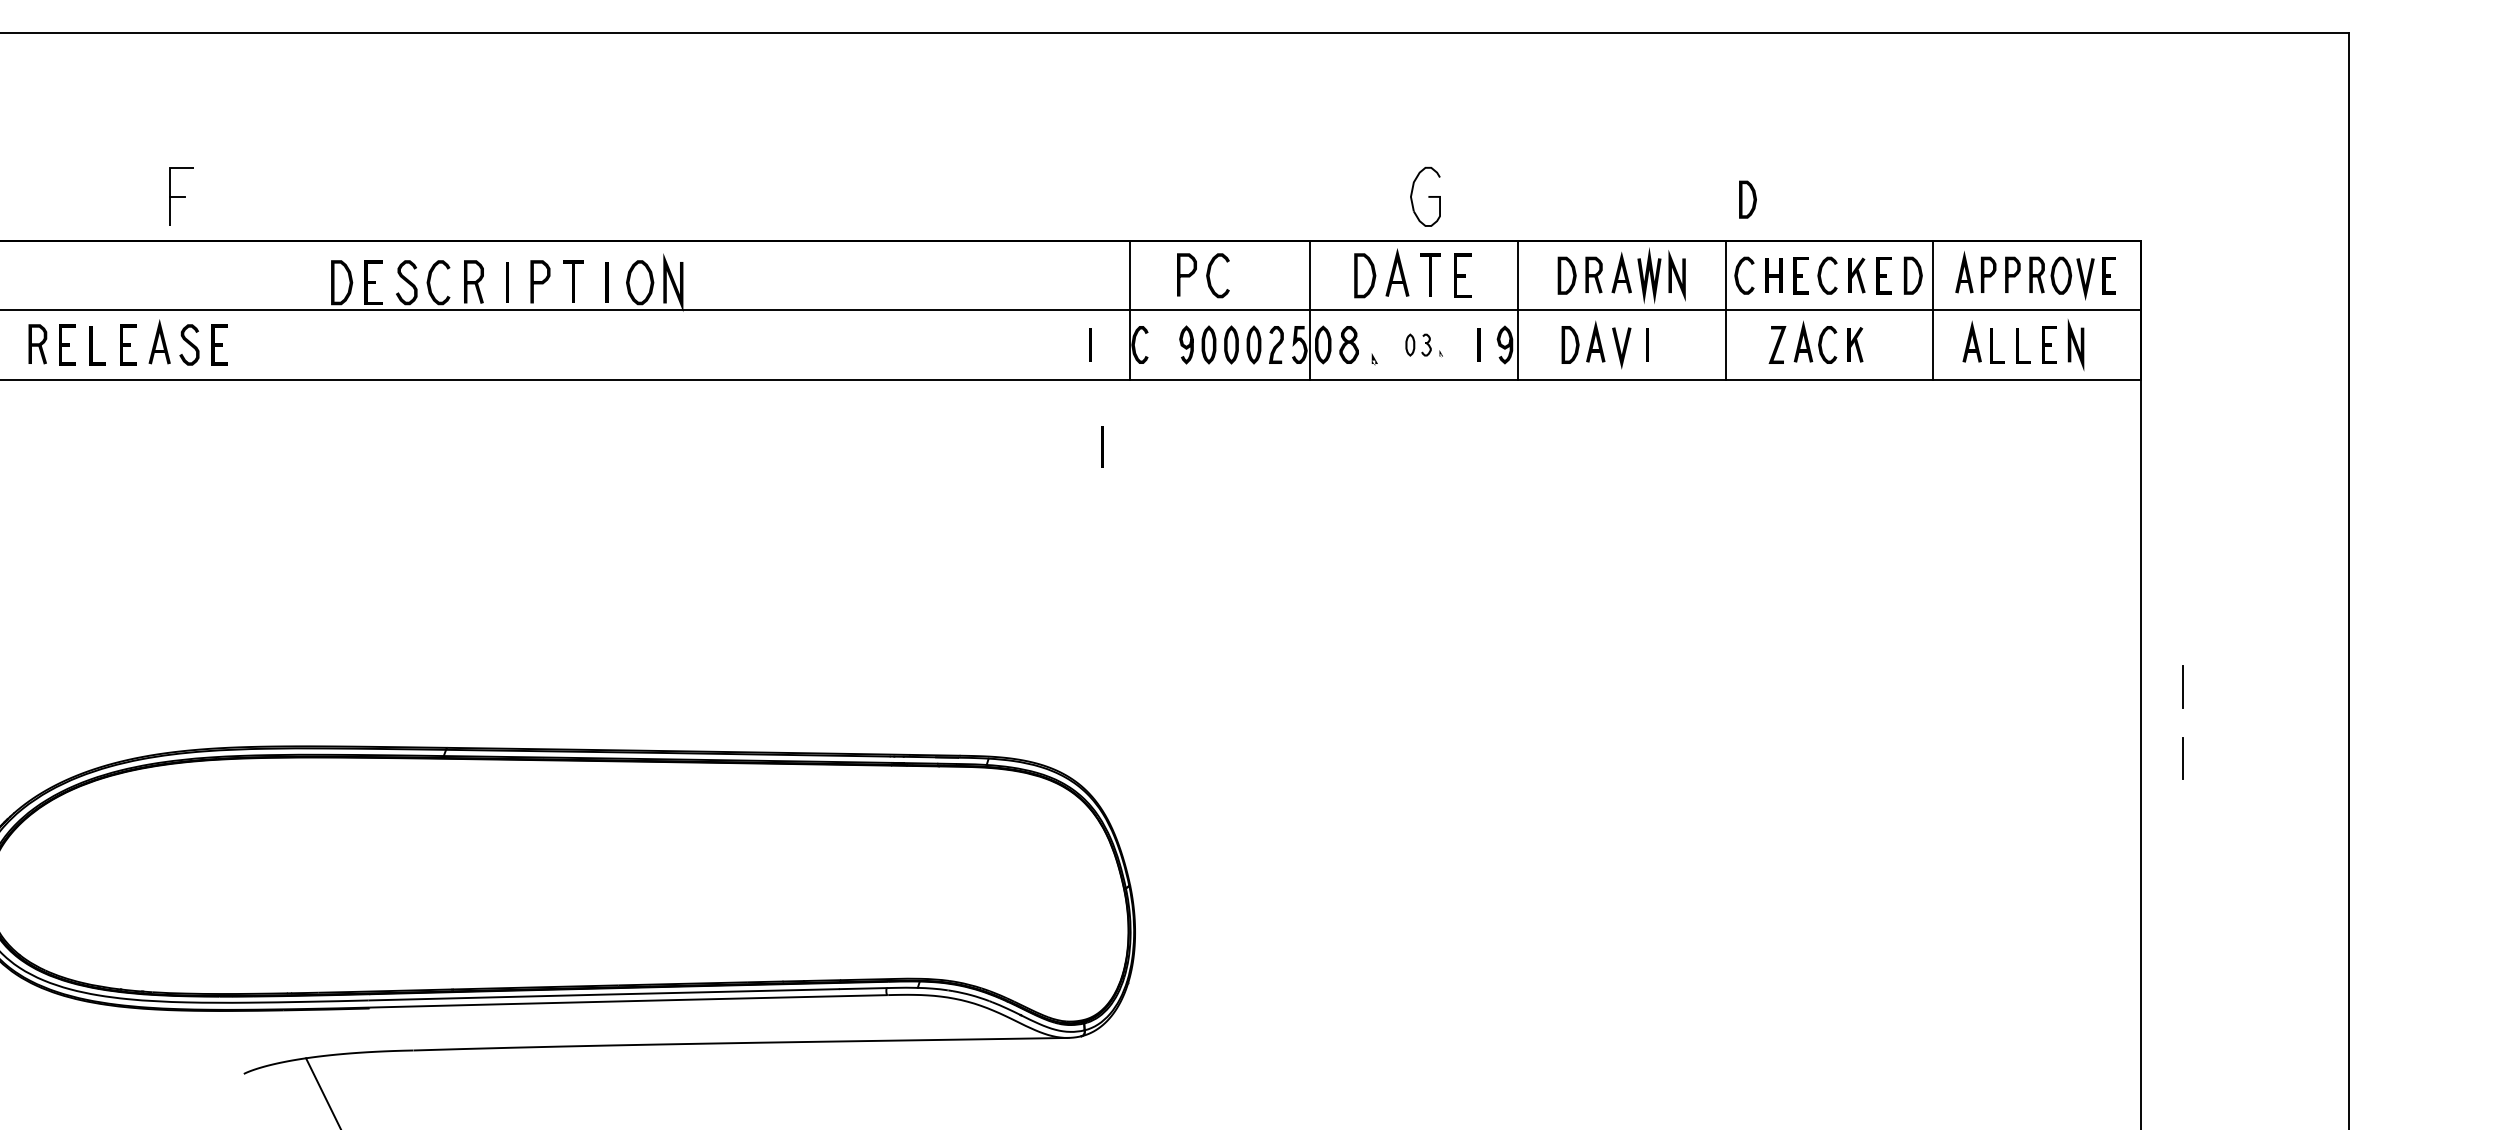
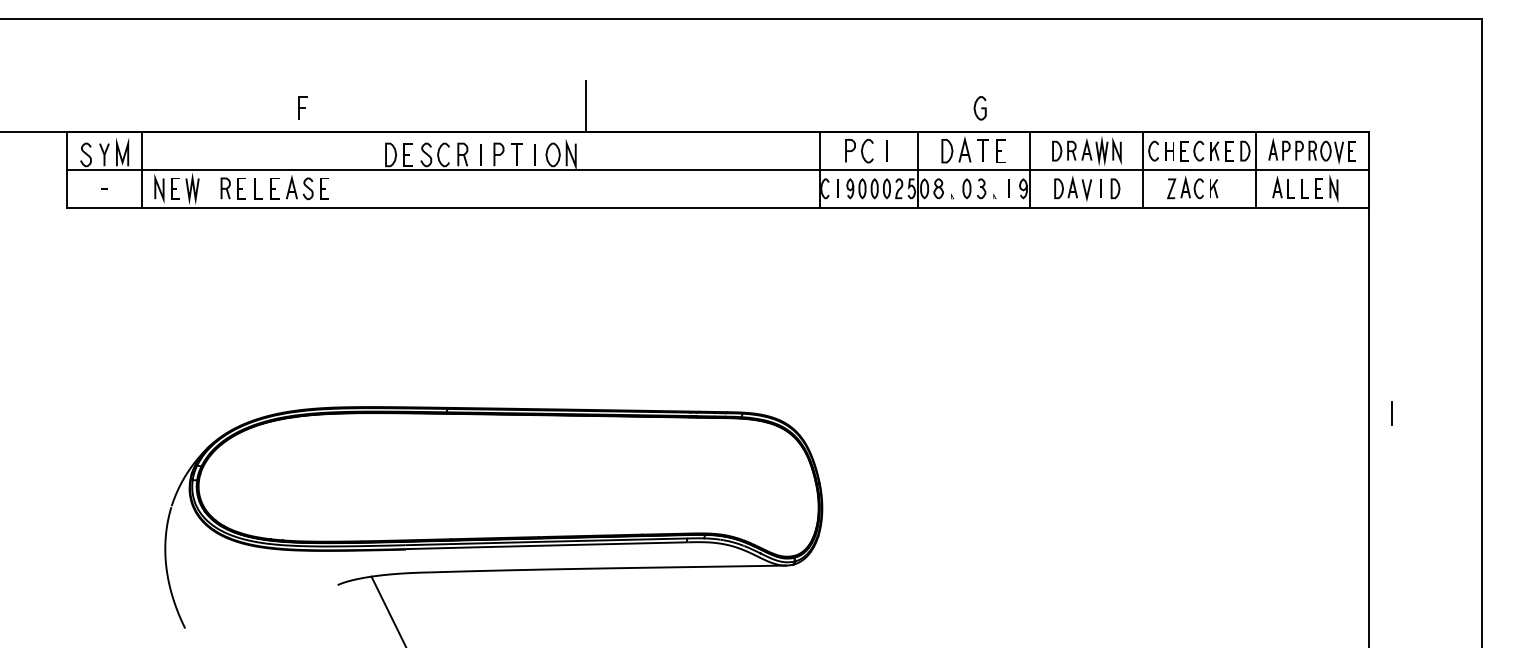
line: (701, 193) -> (586, 106), added
part: (179, 195) -> (302, 107), size x0.71
part: (1424, 197) -> (979, 108), size x0.71
part: (1747, 199) -> (1115, 188), moved
line: (1089, 344) -> (837, 188), moved
part: (1424, 344) -> (979, 188), size x1.67
line: (1102, 445) -> (886, 150), moved
line: (2181, 686) -> (1391, 374), removed

